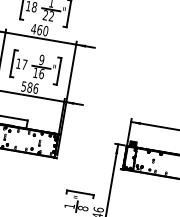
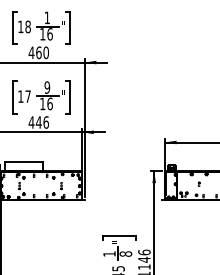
text: (48, 16) -> (46, 34), 22 -> 16
text: (26, 87) -> (34, 122), 586 -> 446

